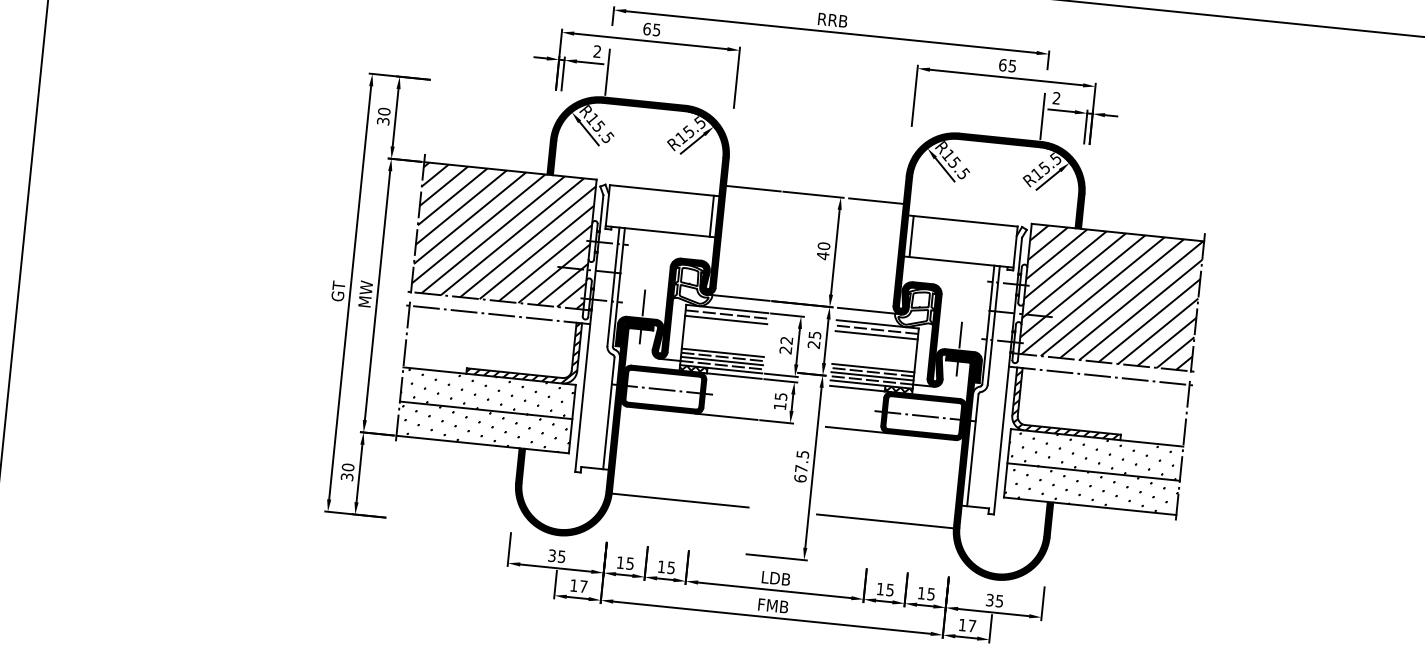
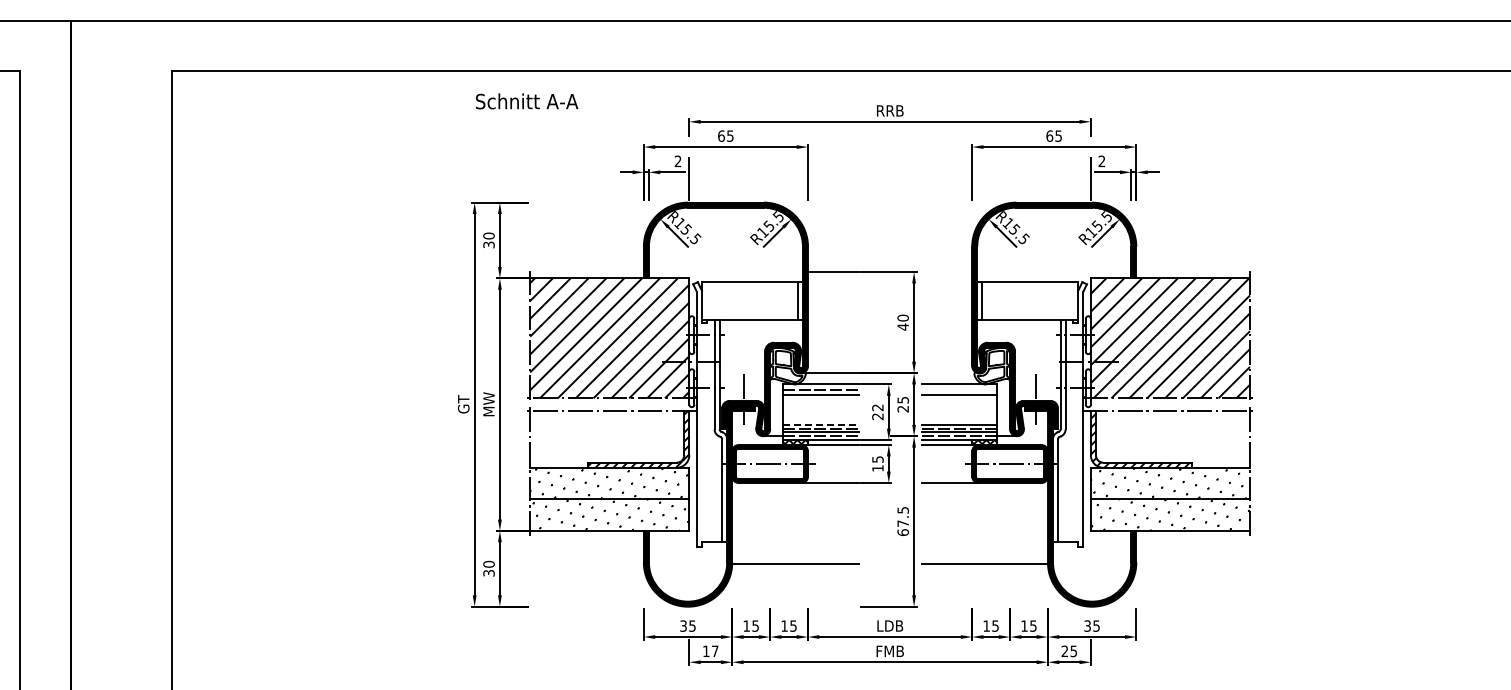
line: (875, 201) -> (946, 272), removed
line: (869, 311) -> (950, 373), removed
line: (877, 329) -> (959, 389), removed
line: (722, 352) -> (820, 424), solid -> dashed
text: (967, 625) -> (1069, 651), 17 -> 25

